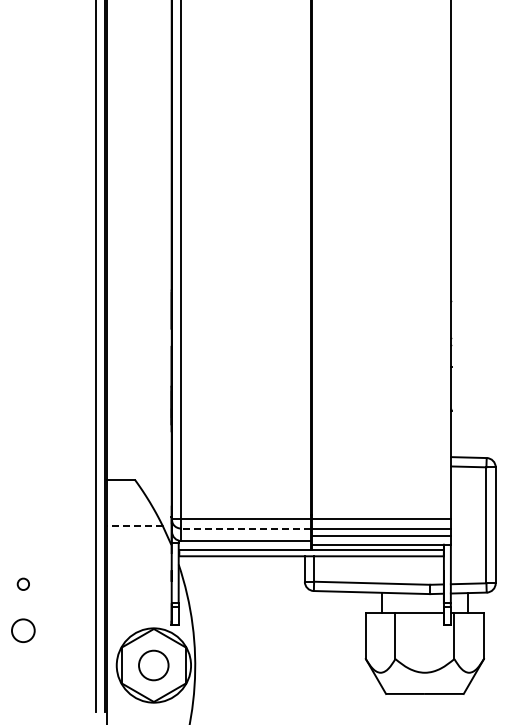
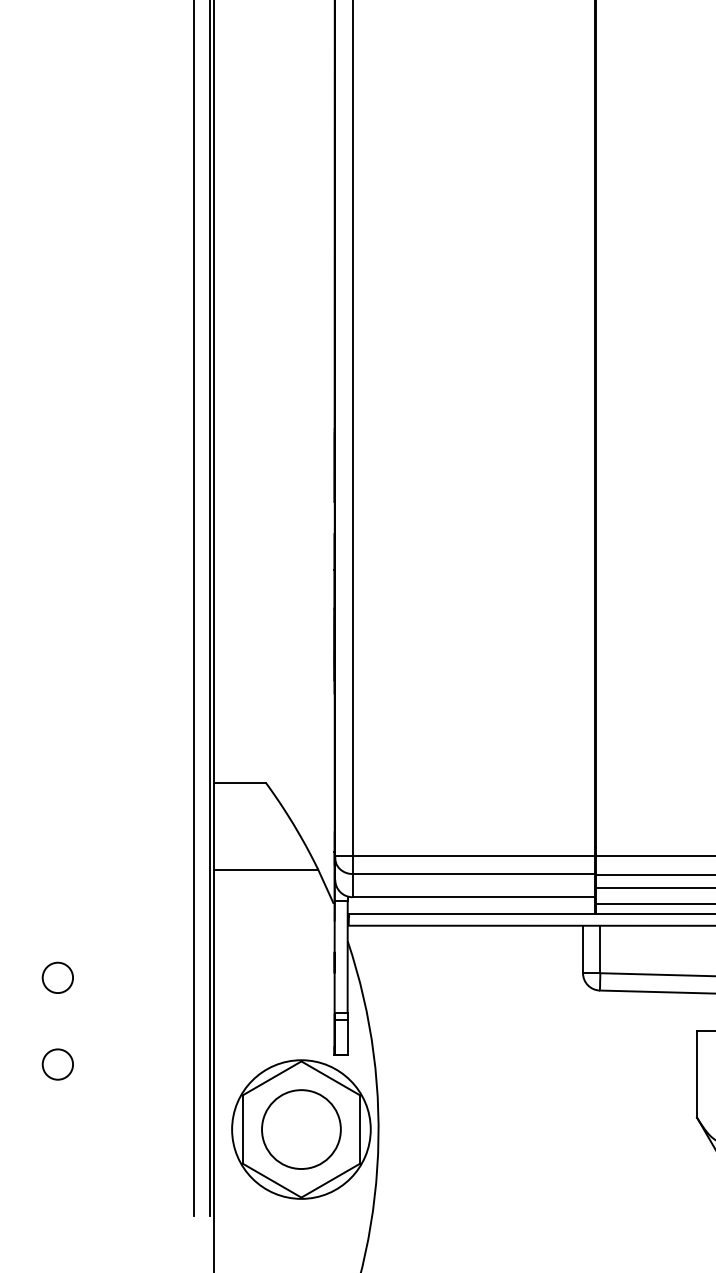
line: (134, 526) -> (265, 870), dashed -> solid
line: (245, 528) -> (472, 873), dashed -> solid
circle: (23, 584) -> (58, 978), size x1.43
circle: (23, 630) -> (58, 1064), size x0.71
circle: (153, 665) -> (300, 1129), size x1.43

